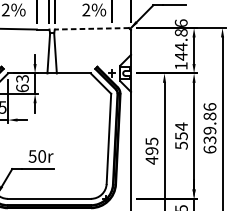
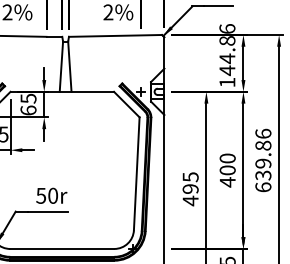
line: (91, 28) -> (115, 35), dashed -> solid
text: (21, 78) -> (27, 98), 63 -> 65
text: (181, 136) -> (227, 170), 554 -> 400

